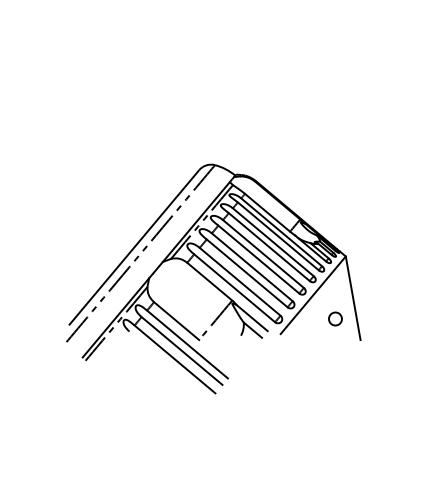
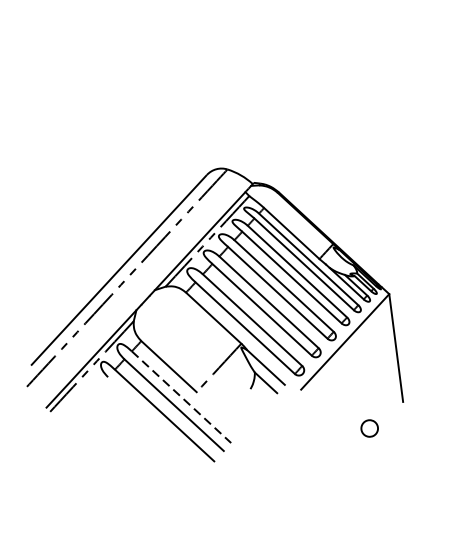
part: (335, 318) -> (369, 427), moved
line: (187, 344) -> (181, 397), solid -> dashed

